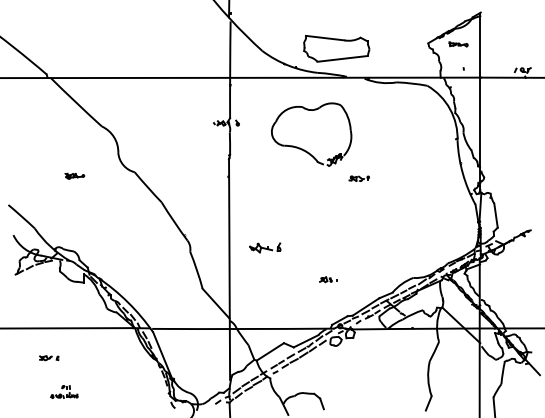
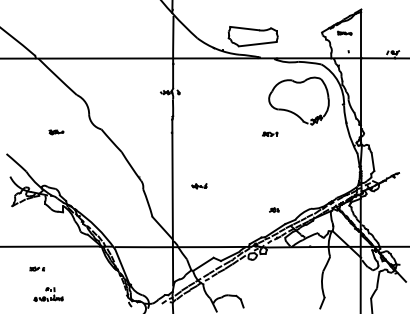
part: (304, 149) -> (293, 112), moved
part: (264, 247) -> (198, 185), size x0.62
part: (328, 279) -> (276, 209), moved
part: (64, 391) -> (48, 294), size x1.43

